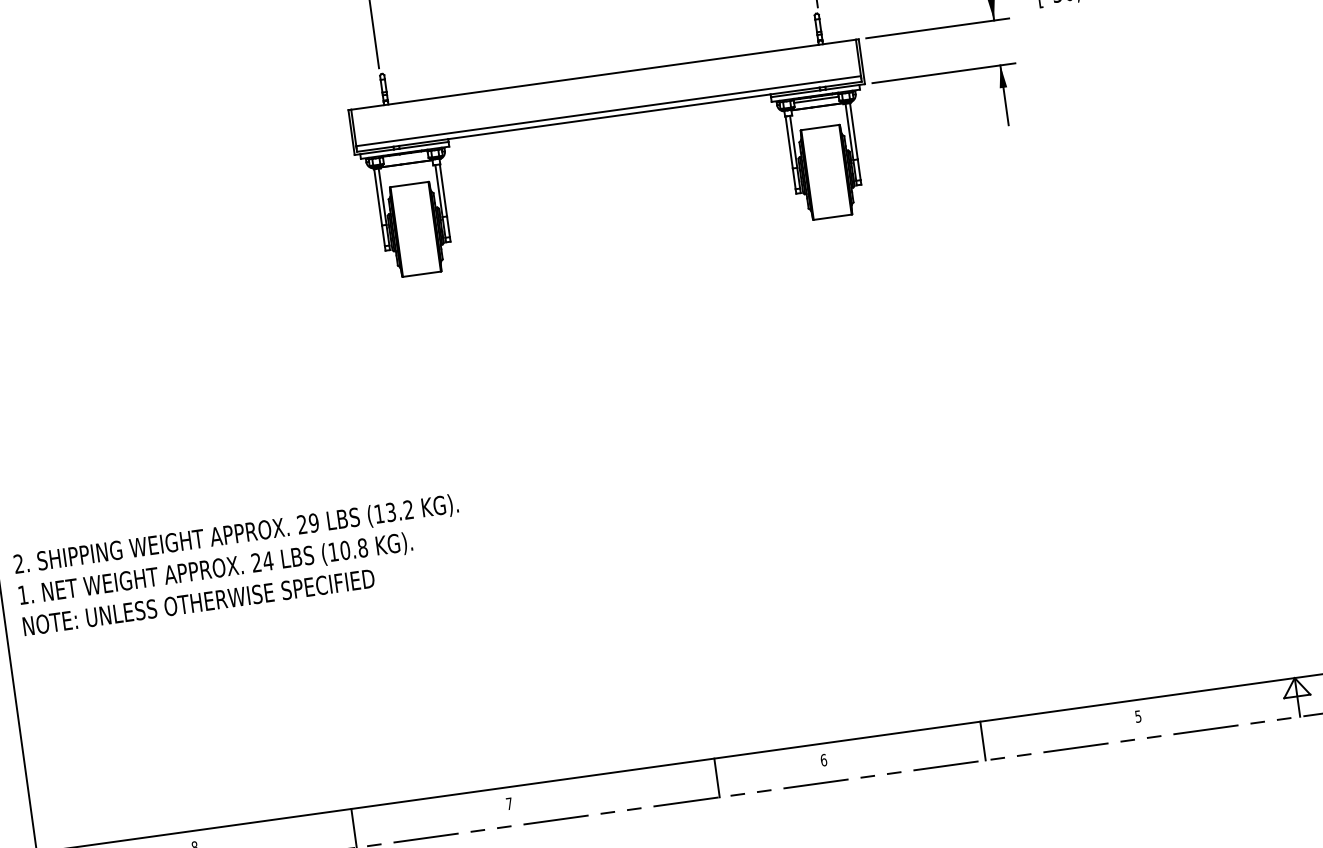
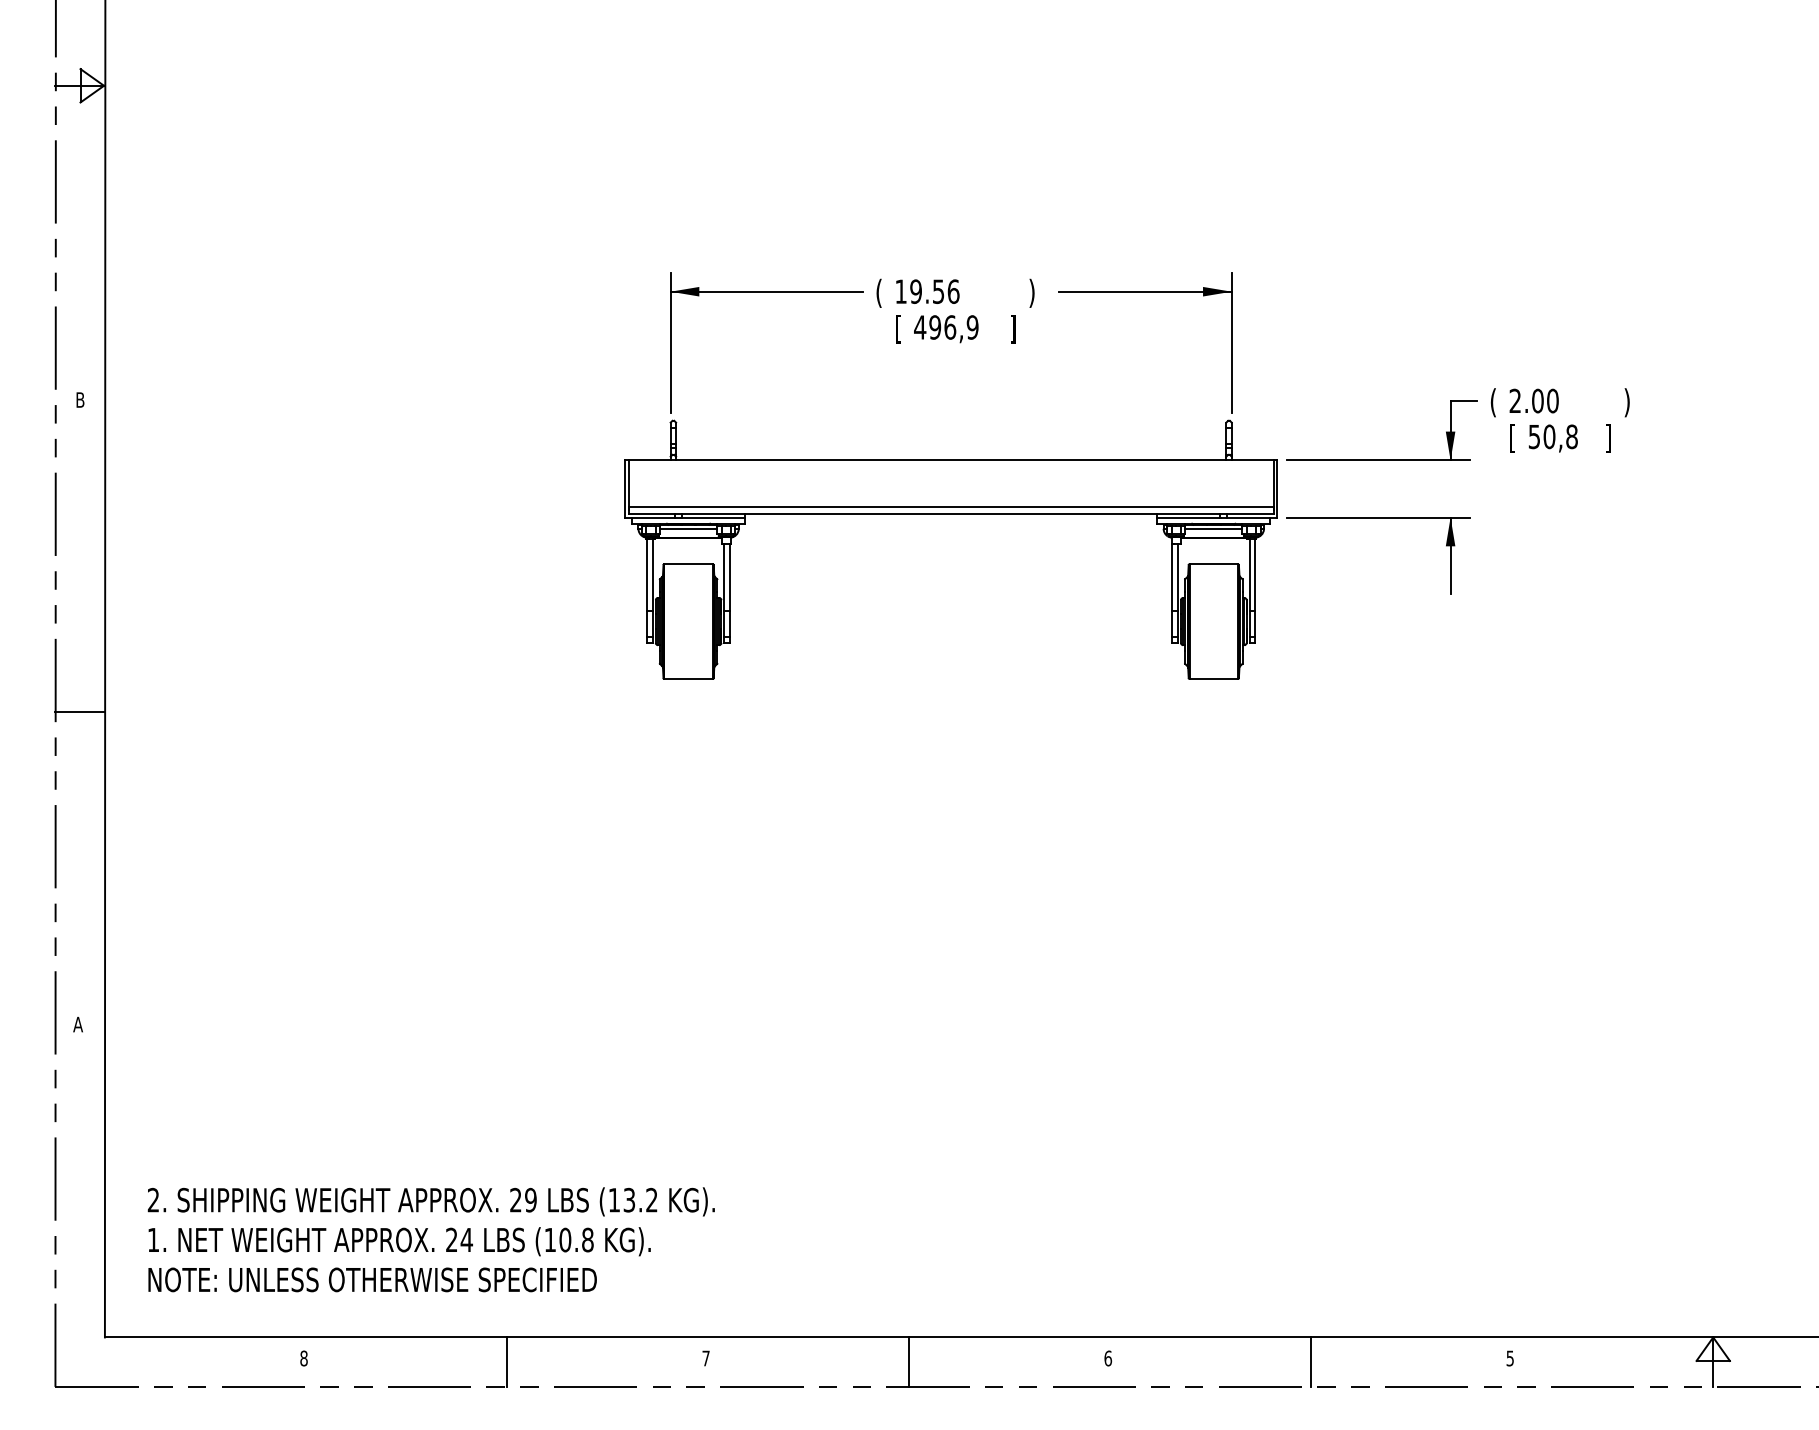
line: (405, 156) -> (688, 528), added
text: (239, 564) -> (430, 1239), moved
line: (717, 777) -> (909, 1361), moved

